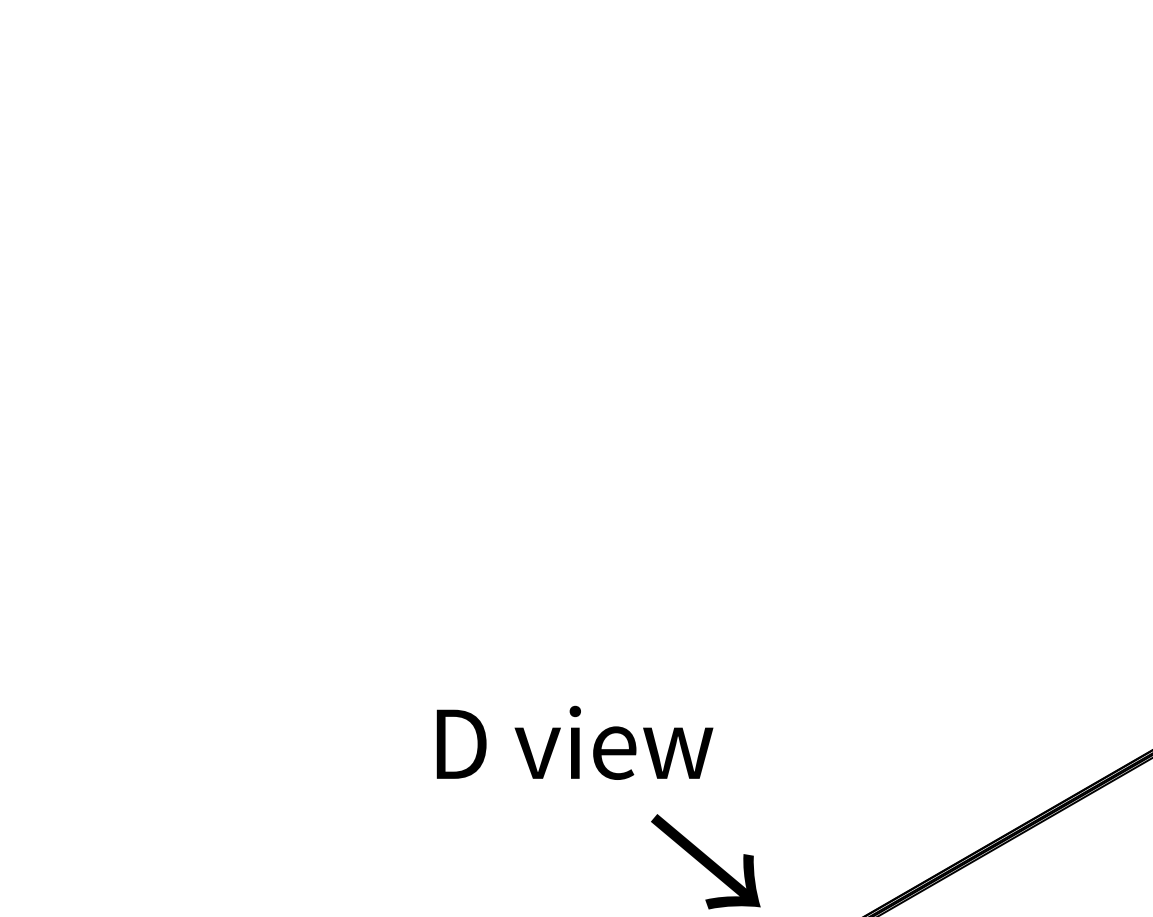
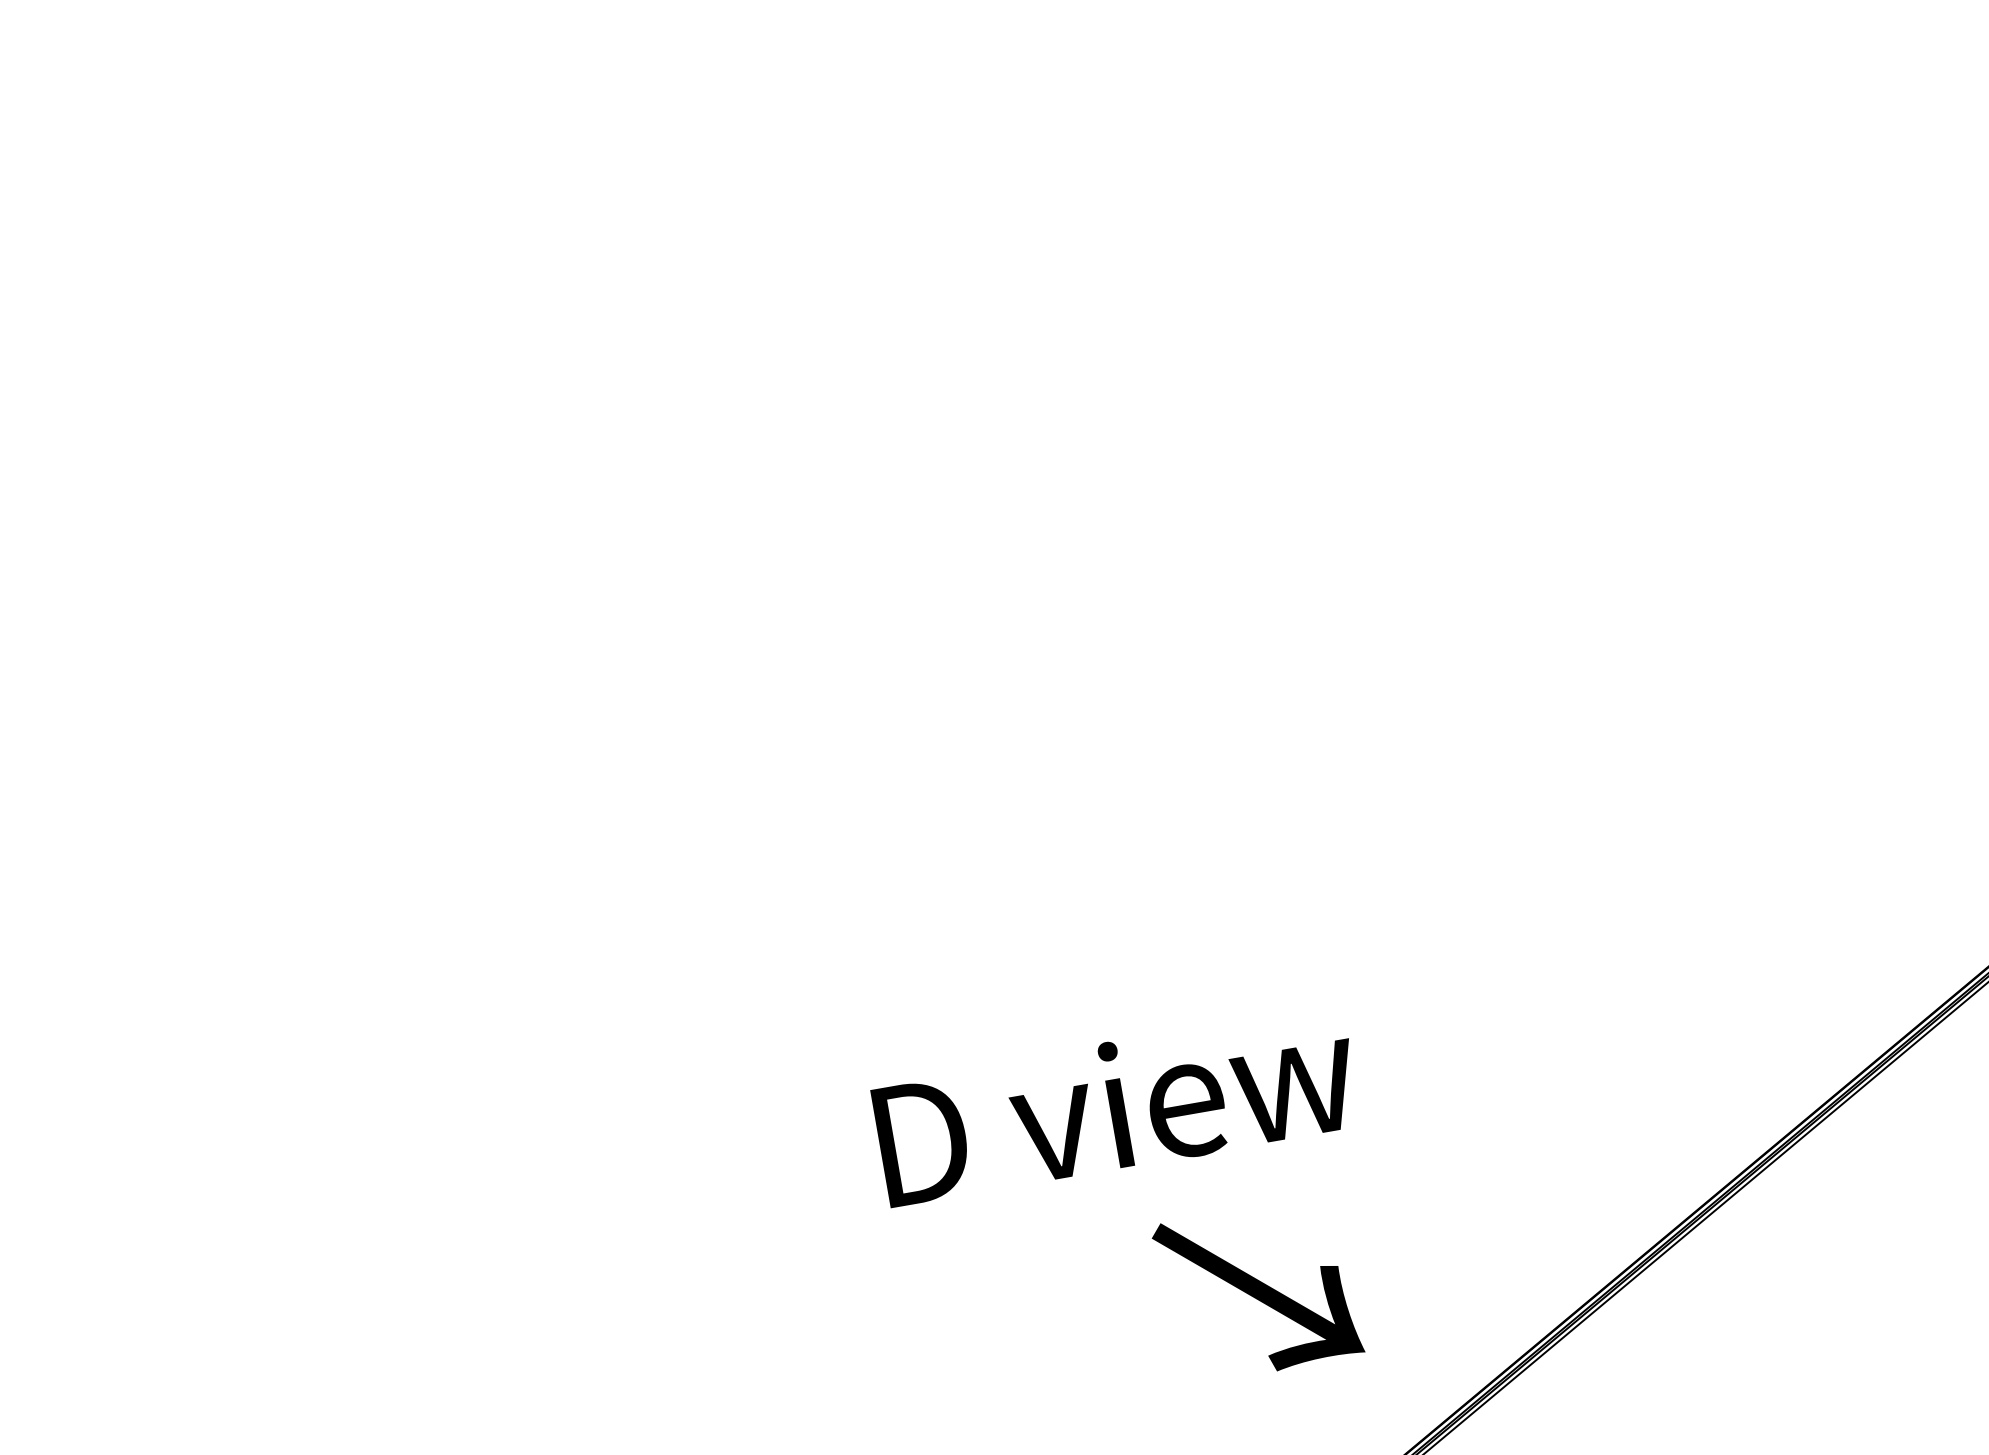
text: (574, 742) -> (1115, 1105), moved

